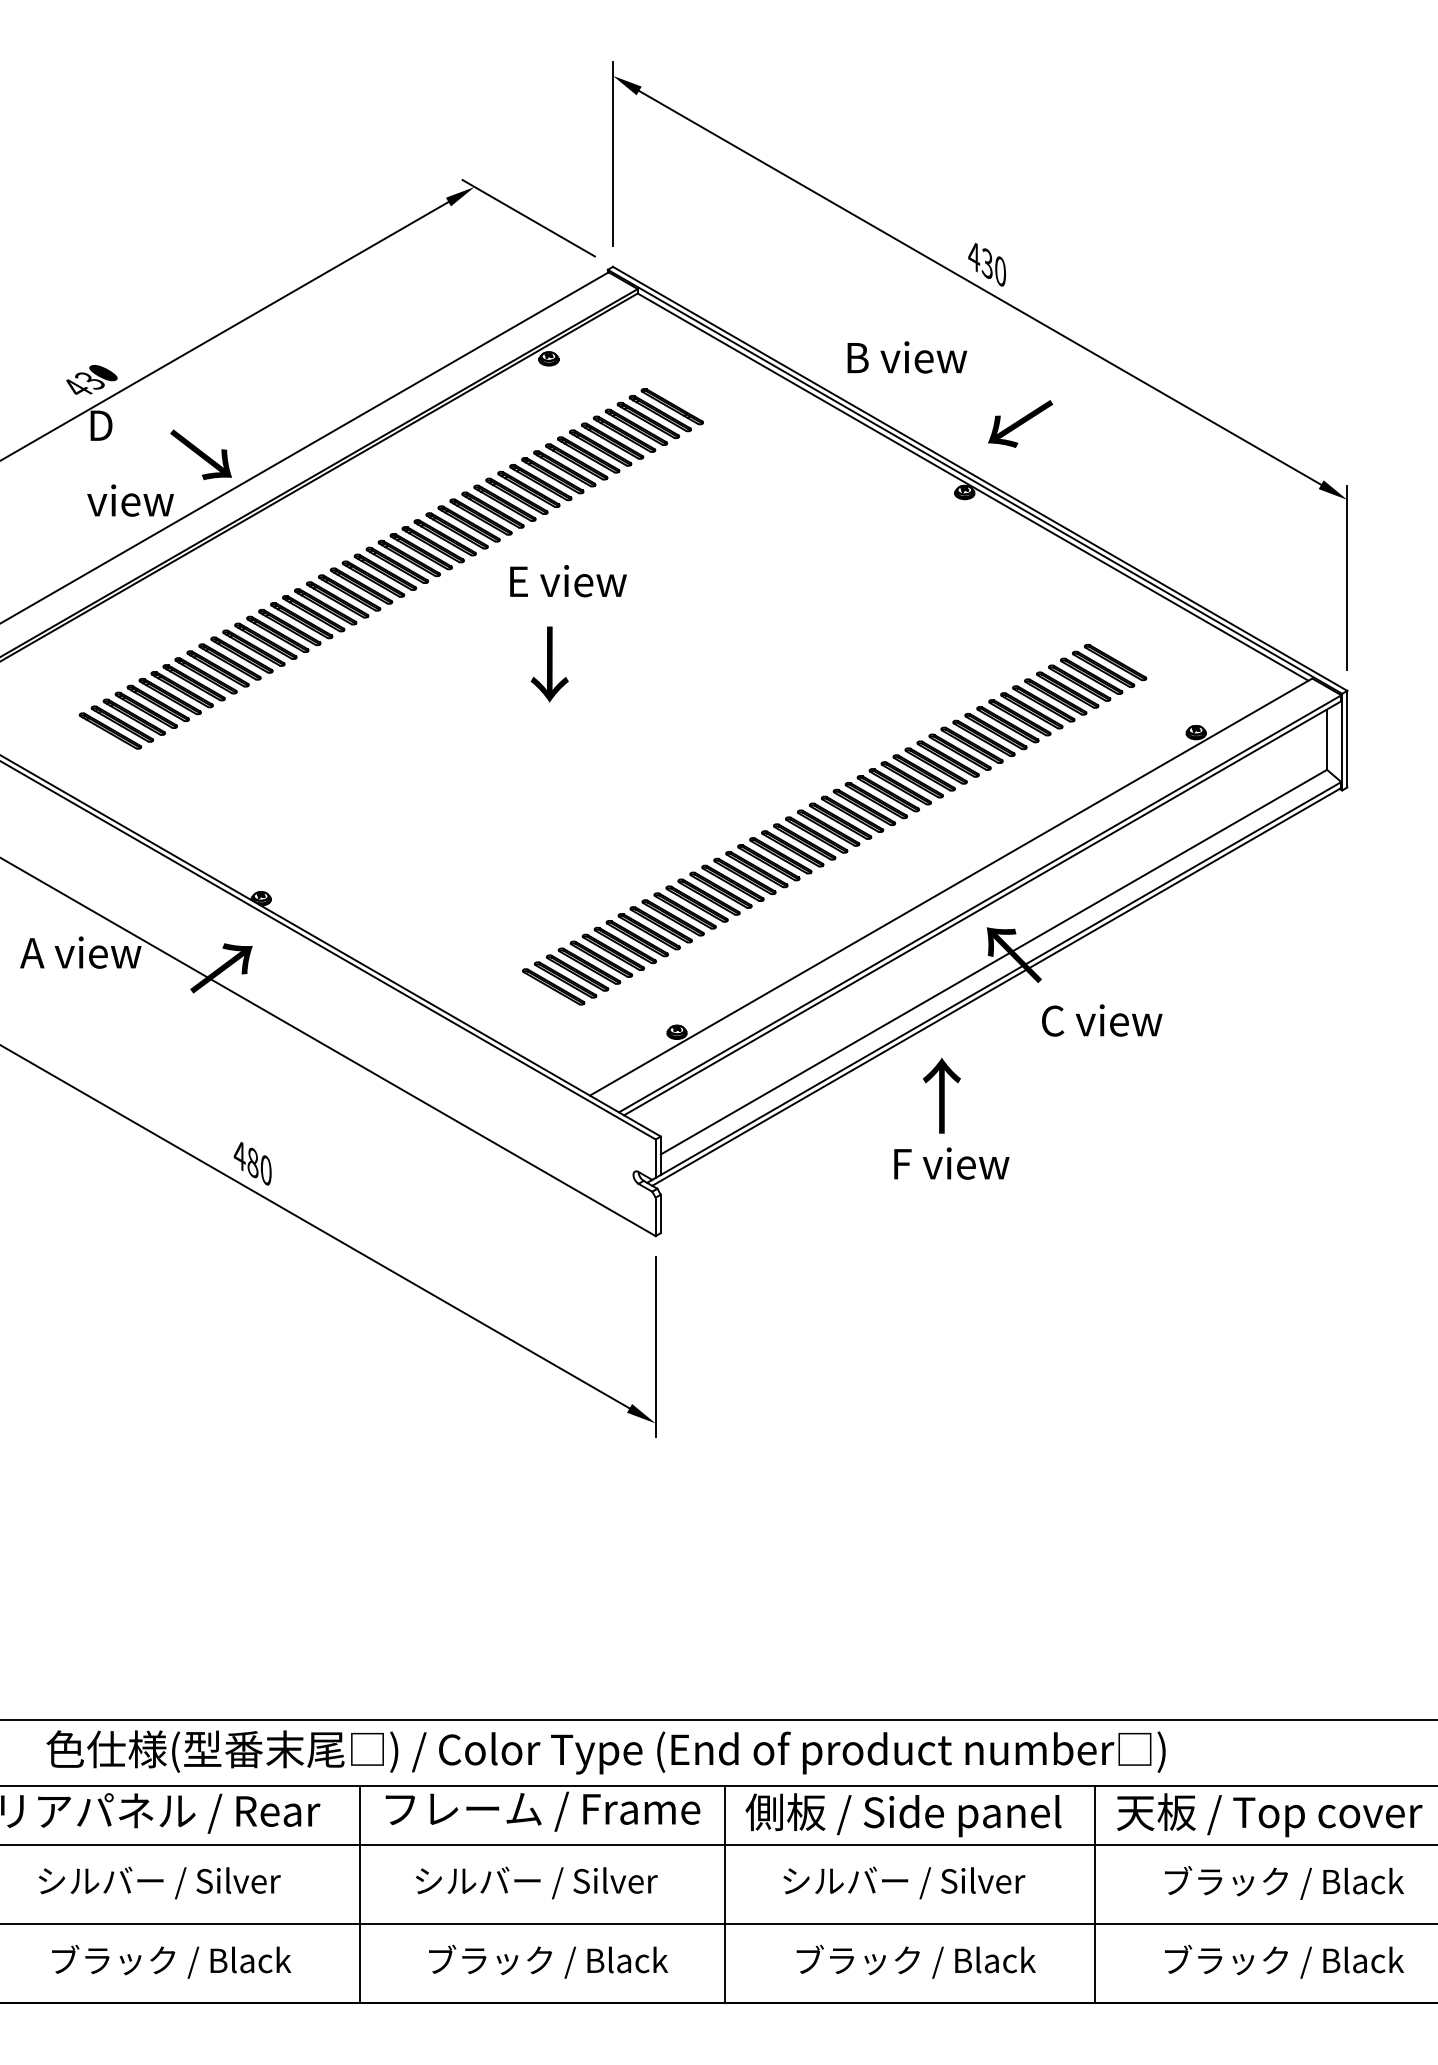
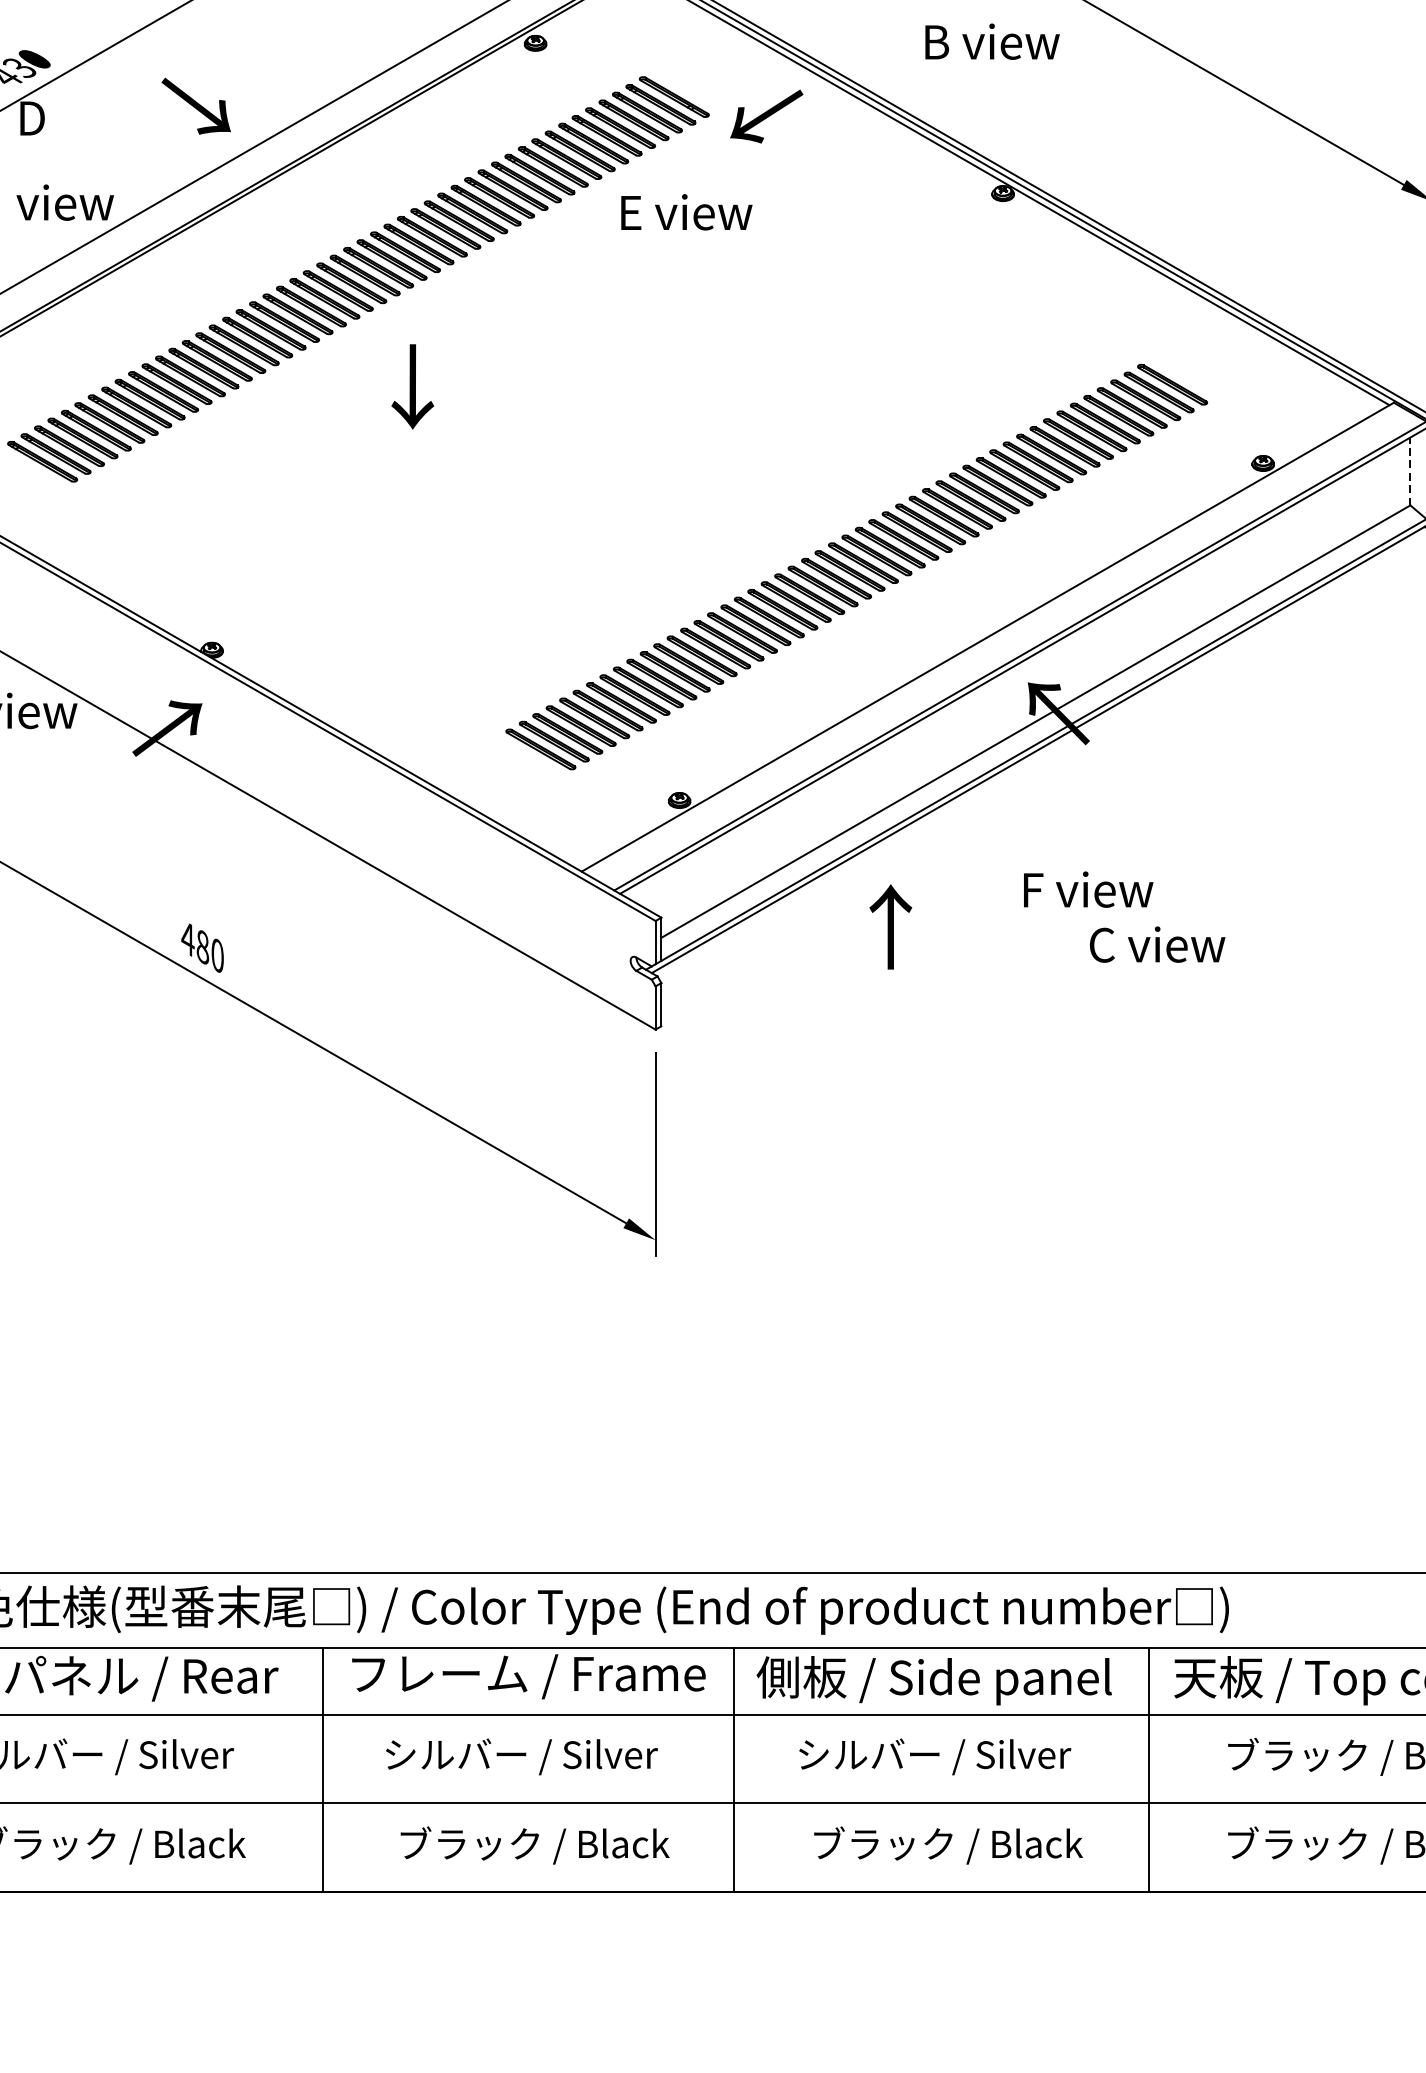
text: (907, 357) -> (992, 41), moved
text: (1020, 423) -> (766, 116), moved
text: (200, 454) -> (195, 105), moved
text: (568, 581) -> (686, 212), moved
text: (549, 664) -> (412, 386), moved
line: (1326, 739) -> (1409, 471), solid -> dashed
text: (1102, 1020) -> (1157, 944), moved
text: (941, 1095) -> (890, 926), moved
text: (951, 1163) -> (1088, 889), moved

